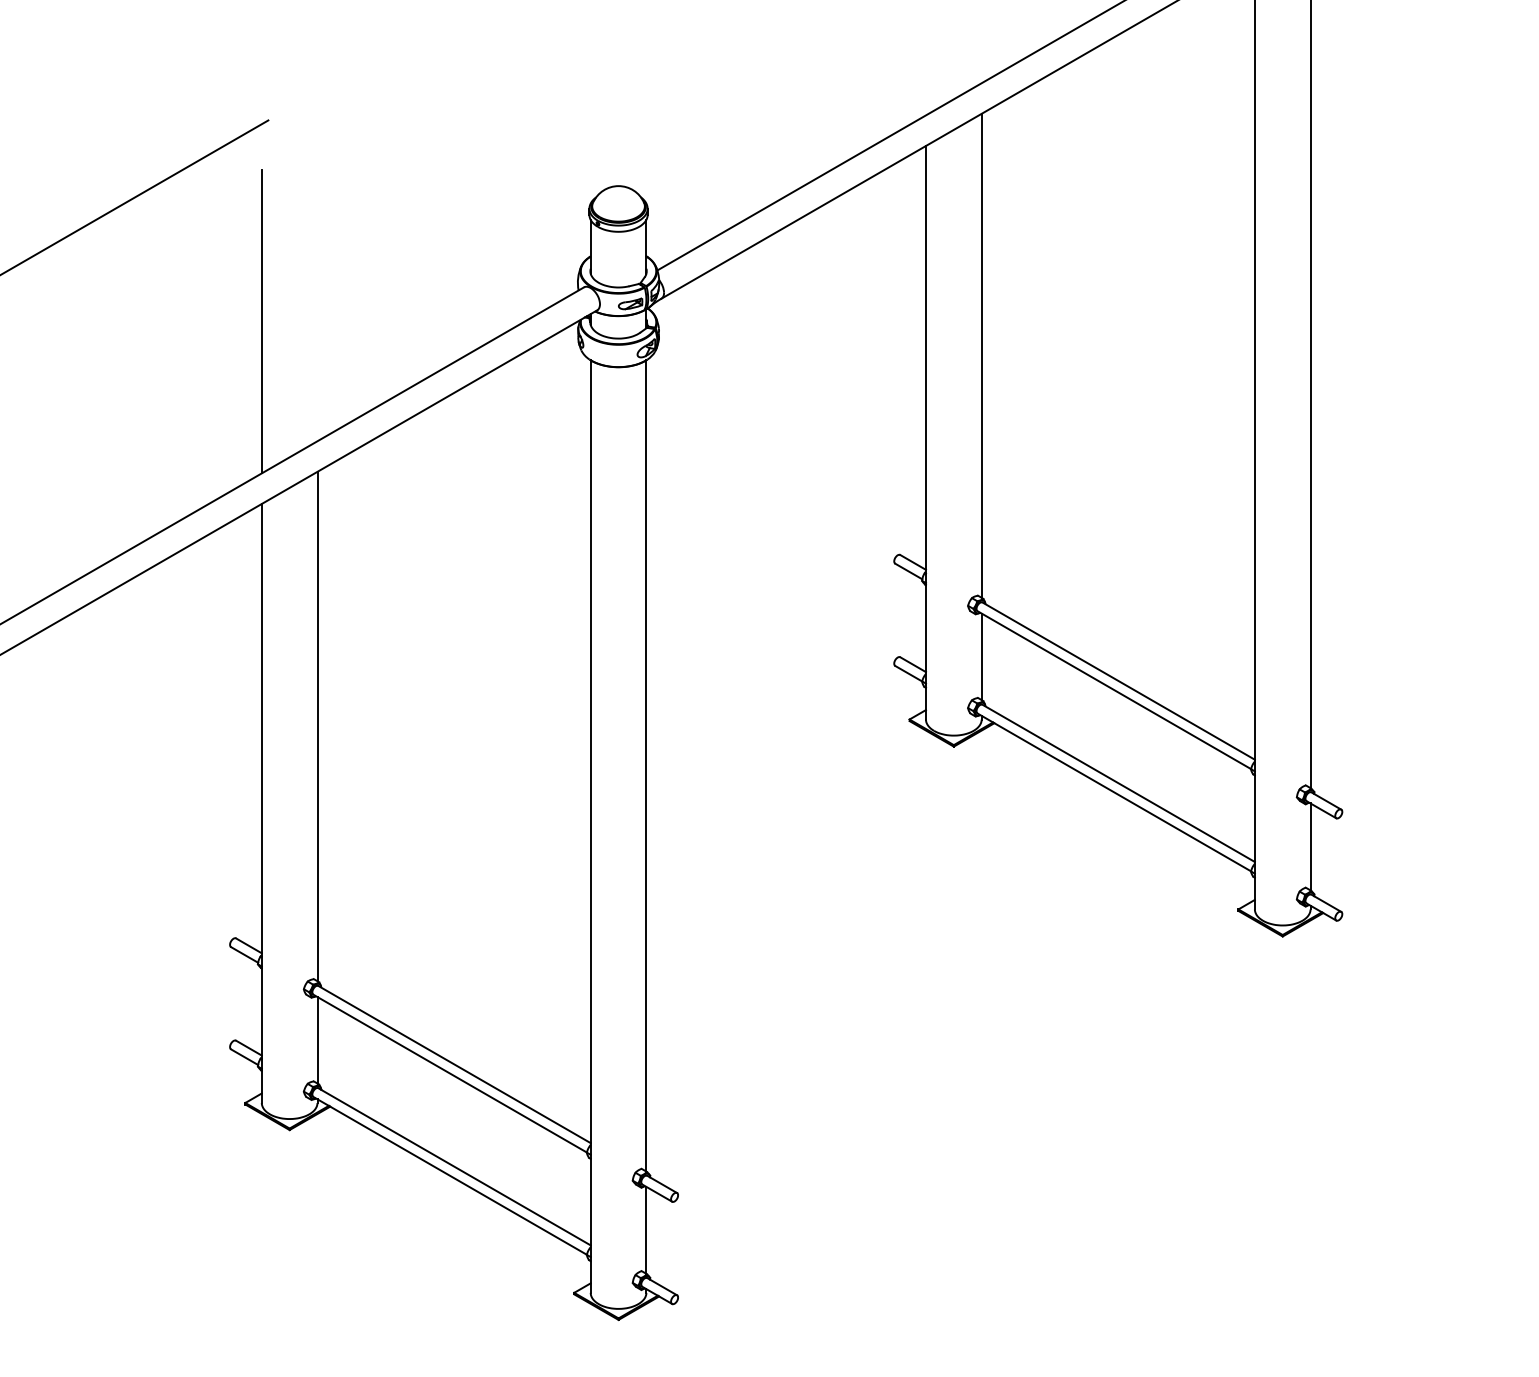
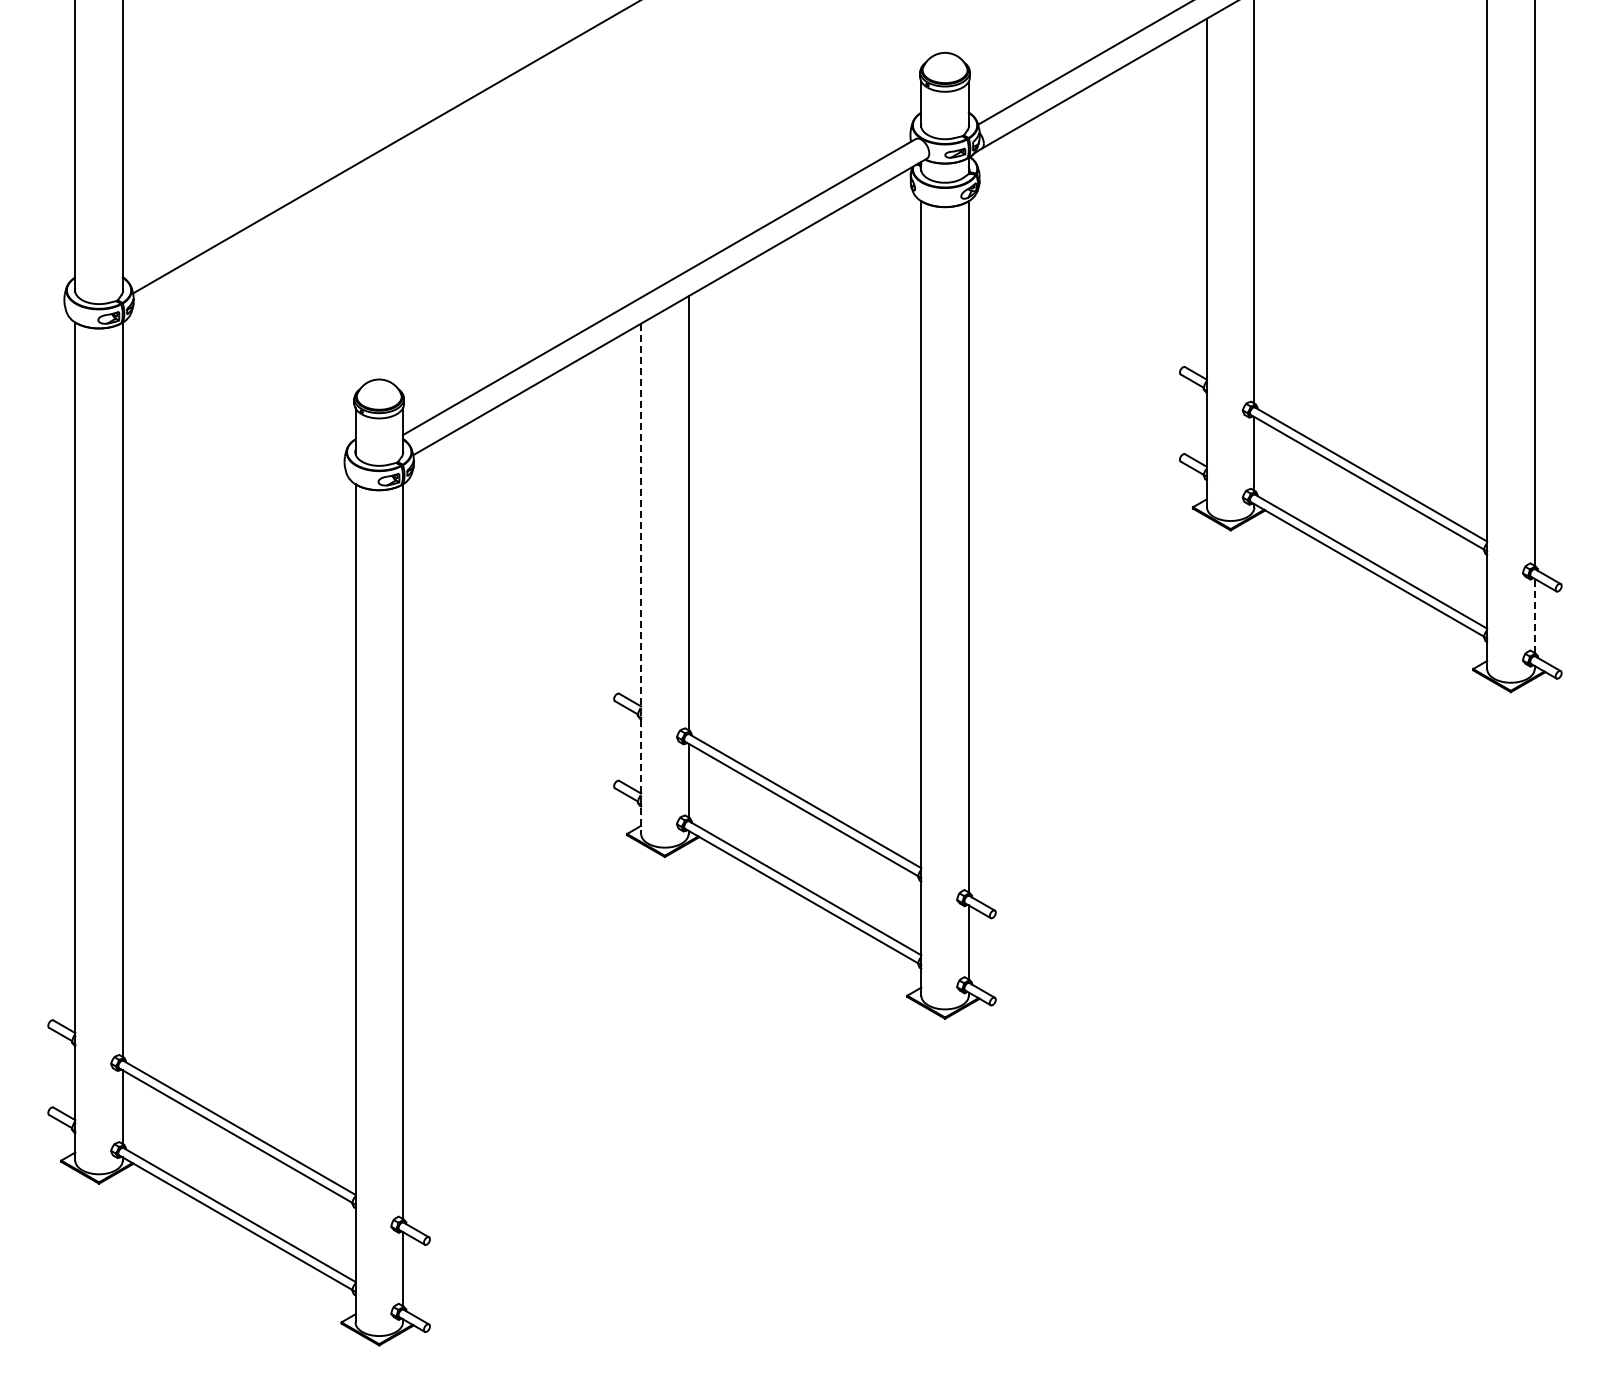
line: (262, 321) -> (641, 168), removed
line: (262, 804) -> (641, 579), solid -> dashed
line: (1310, 846) -> (1534, 615), solid -> dashed

